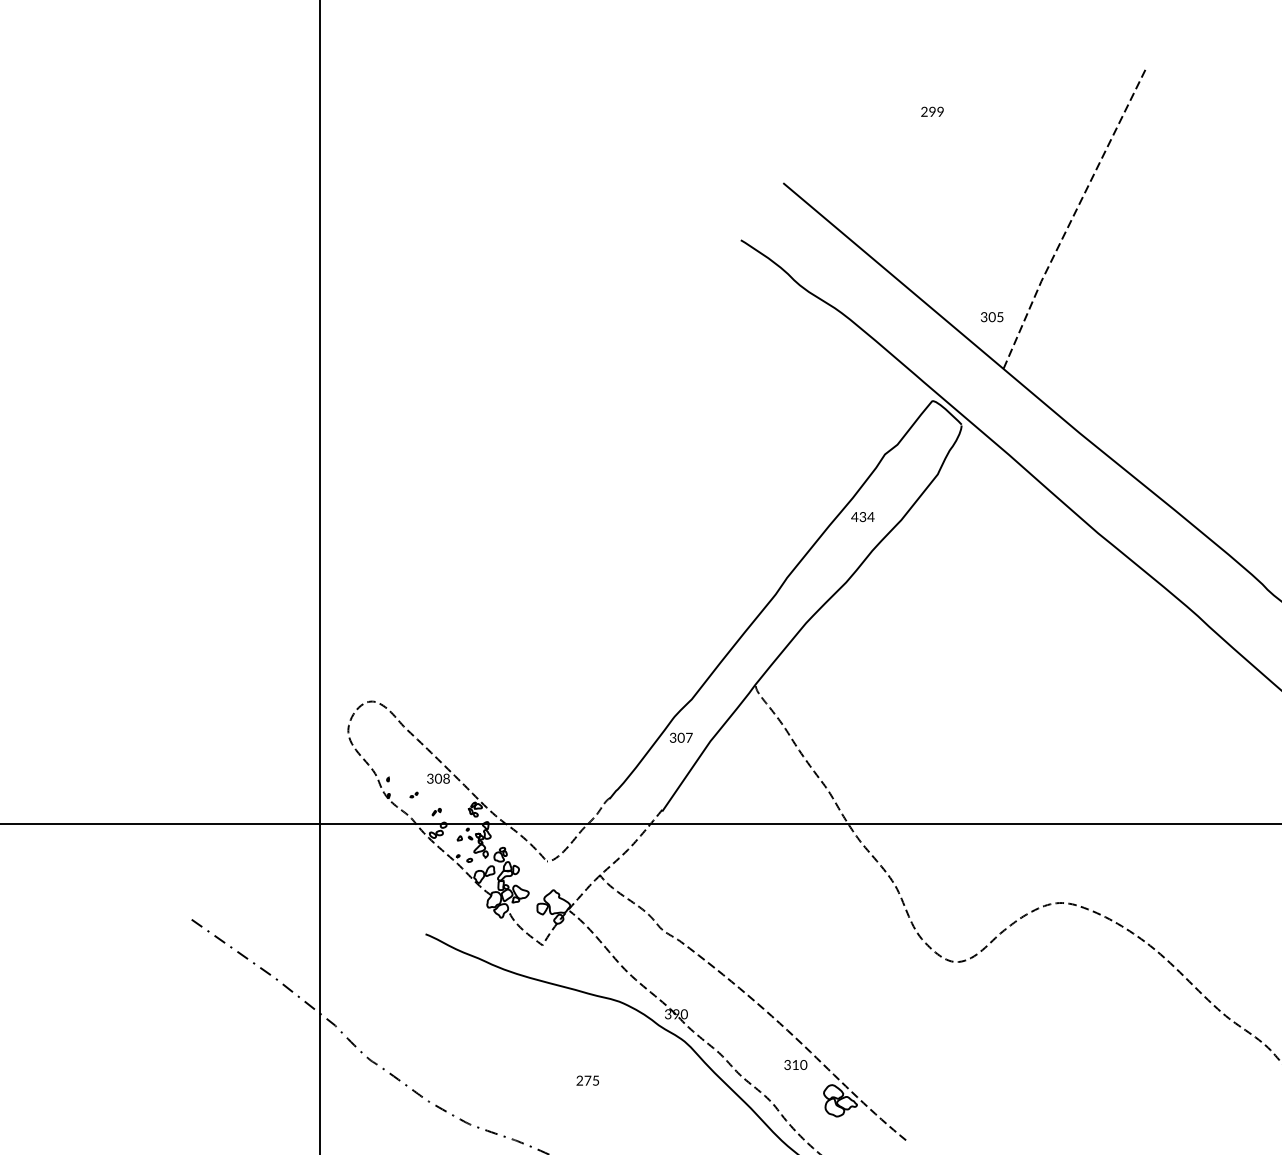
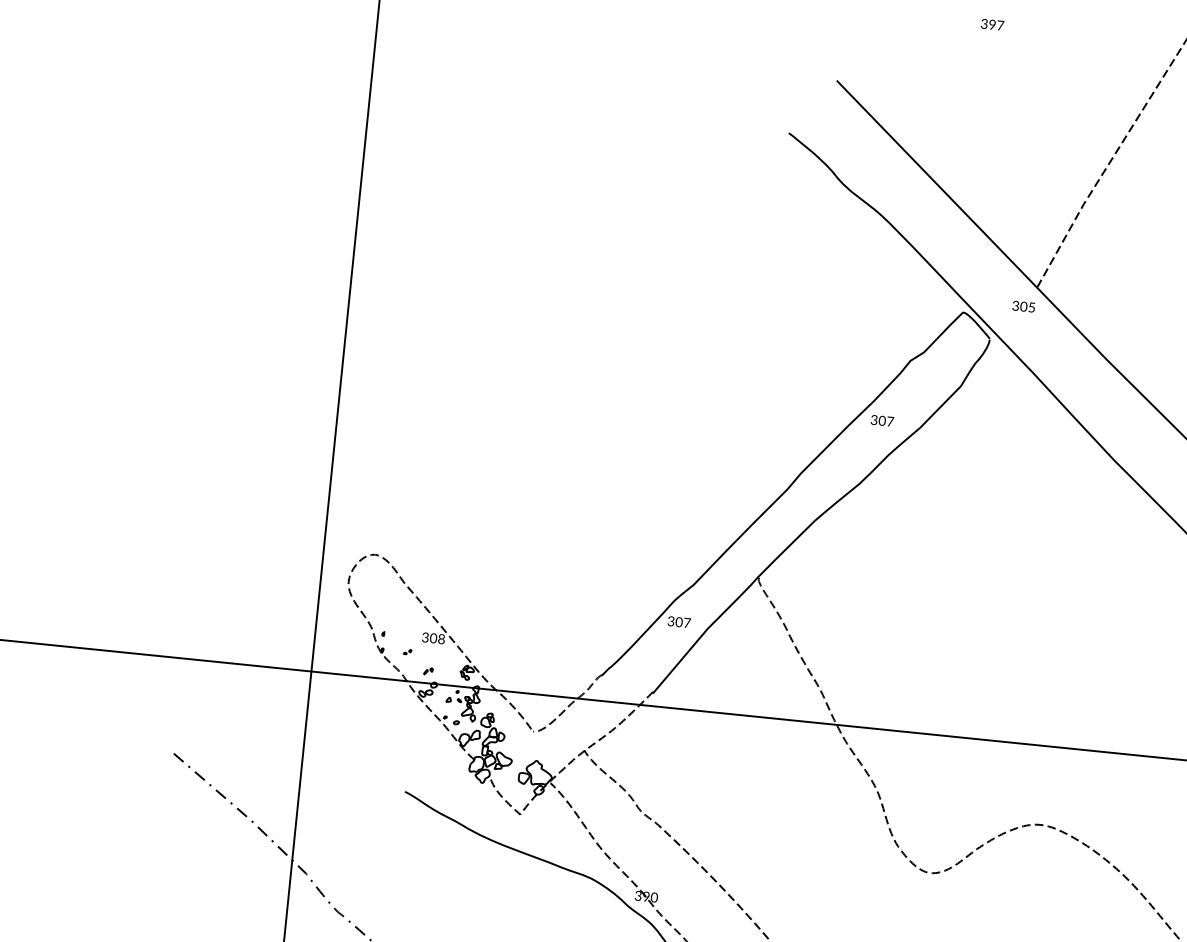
text: (932, 111) -> (992, 24), 299 -> 397
text: (992, 317) -> (1024, 307), moved
text: (862, 517) -> (881, 421), 434 -> 307

